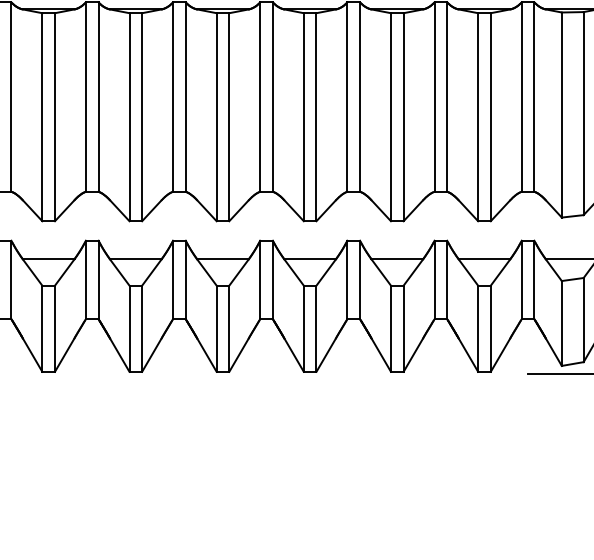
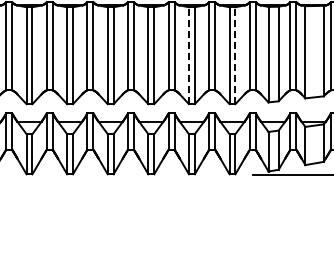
line: (390, 116) -> (188, 55), solid -> dashed
line: (490, 116) -> (235, 55), solid -> dashed

